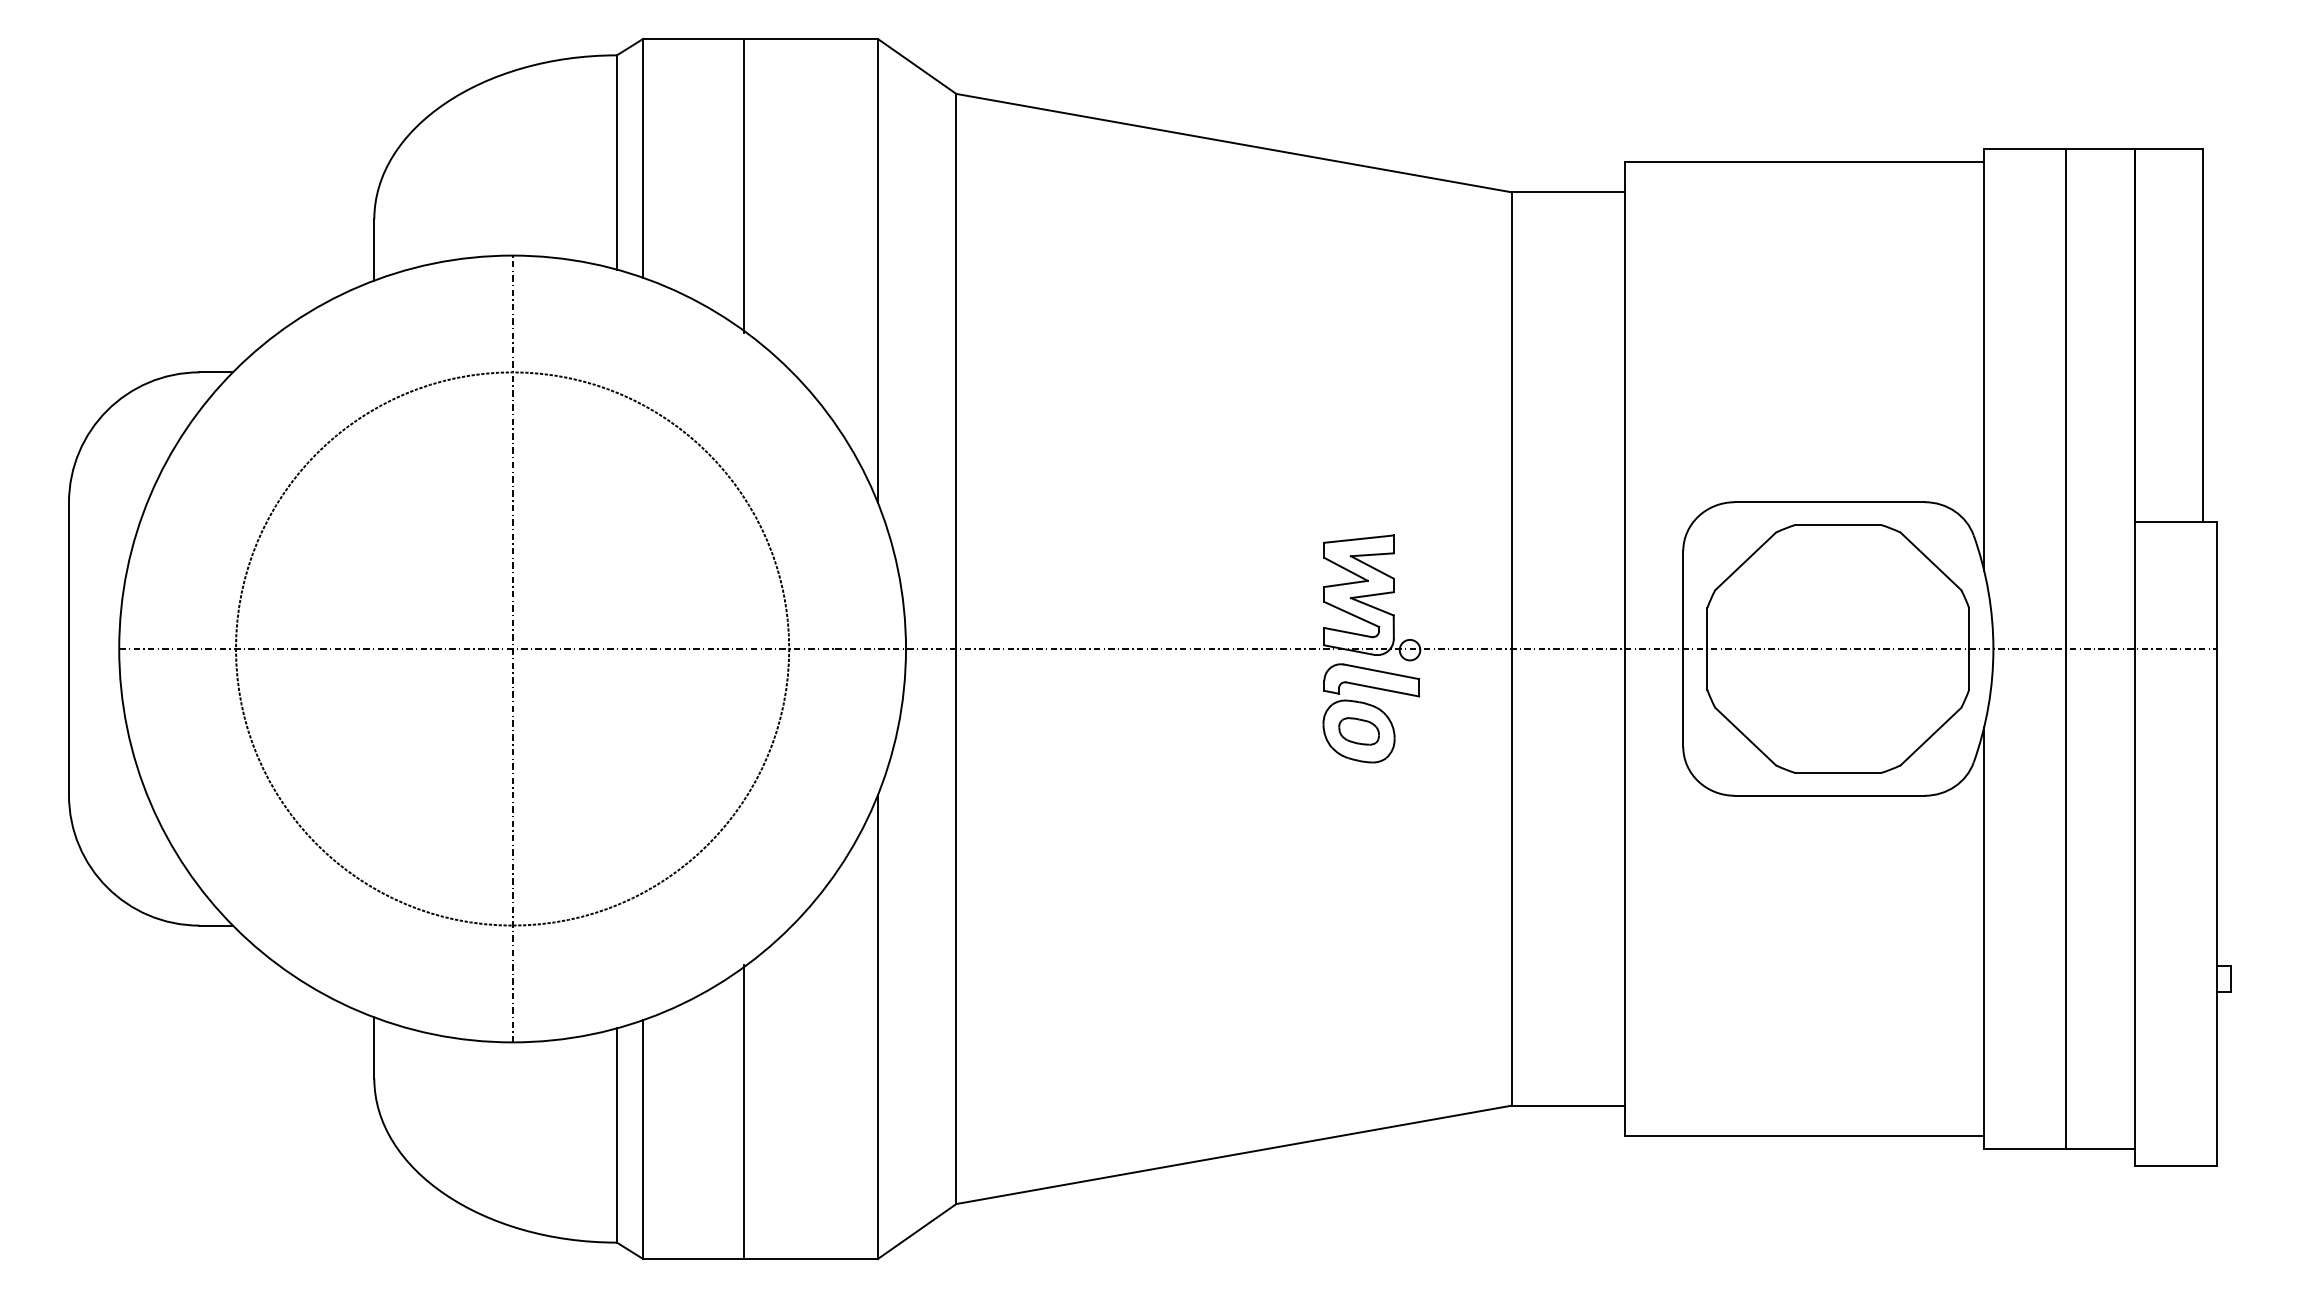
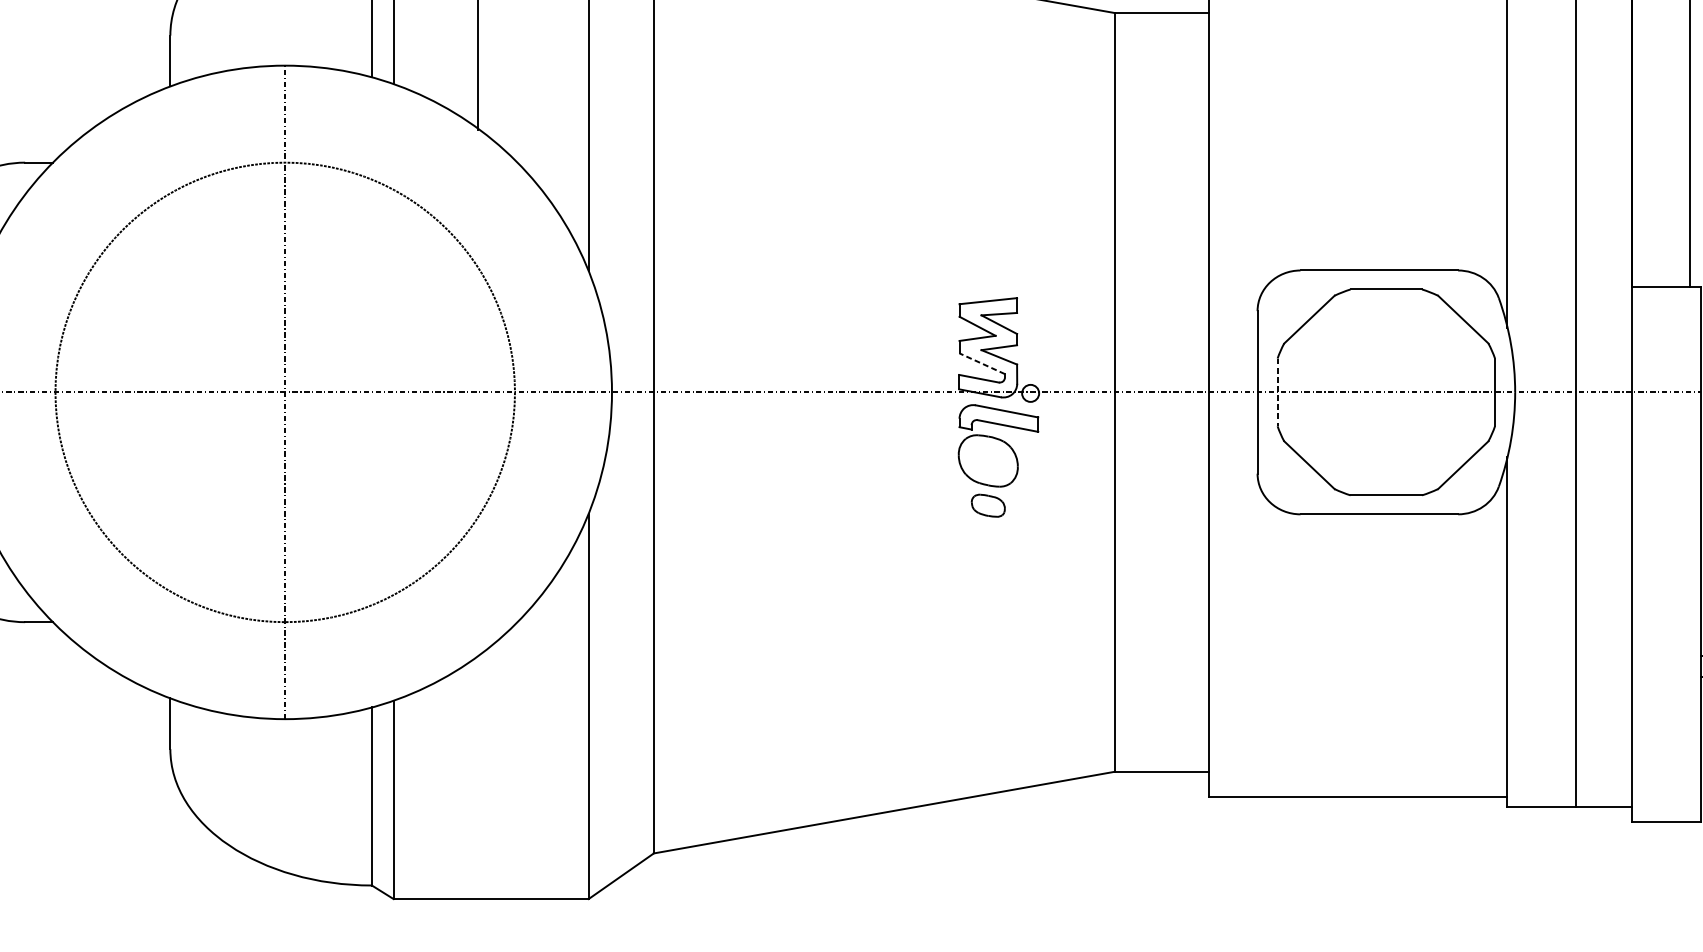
line: (1351, 614) -> (982, 363), solid -> dashed
line: (1707, 648) -> (1277, 392), solid -> dashed
part: (1358, 731) -> (987, 505), moved
line: (744, 1111) -> (477, 776), removed

